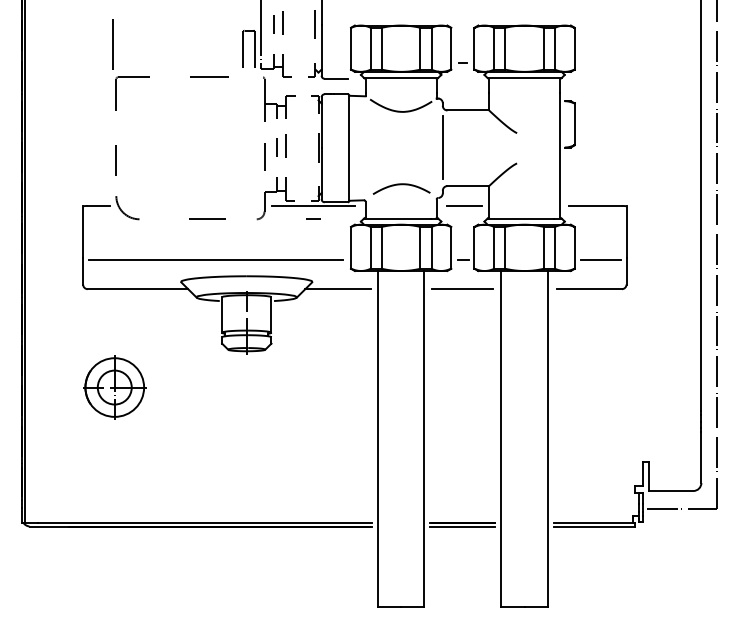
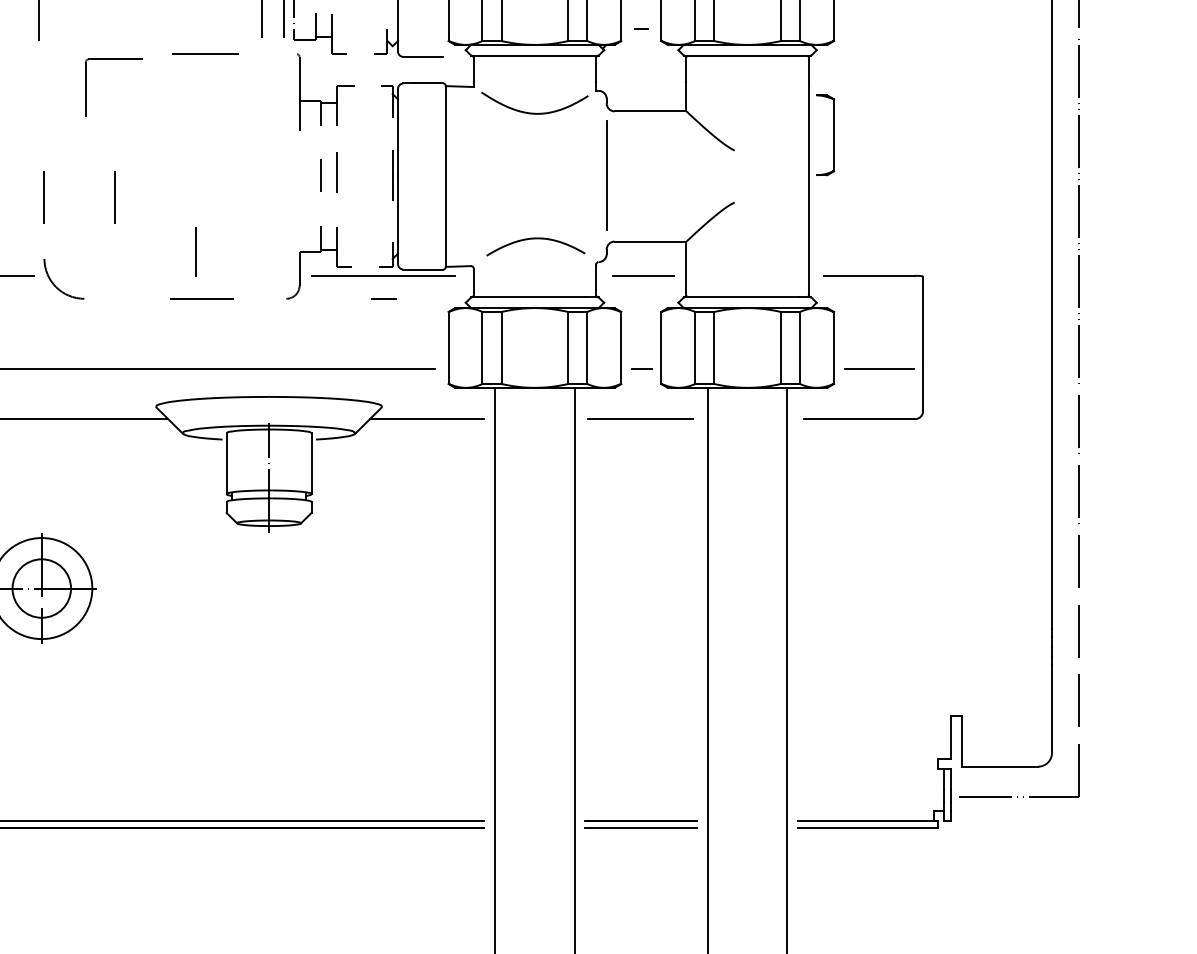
part: (132, 77) -> (113, 59), moved
line: (264, 156) -> (196, 250), moved
line: (156, 160) -> (113, 197), added

